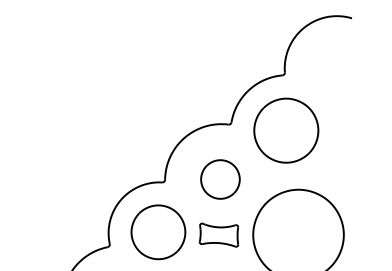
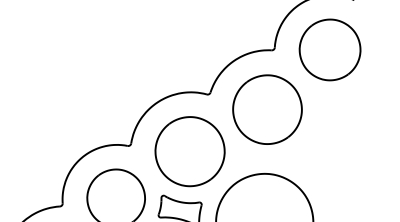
part: (336, 67) -> (330, 50), added
part: (220, 179) -> (190, 151), size x1.67

